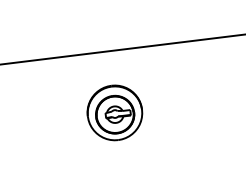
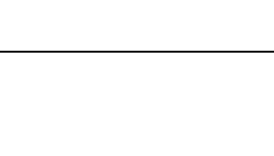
part: (115, 113) -> (108, 104), removed

